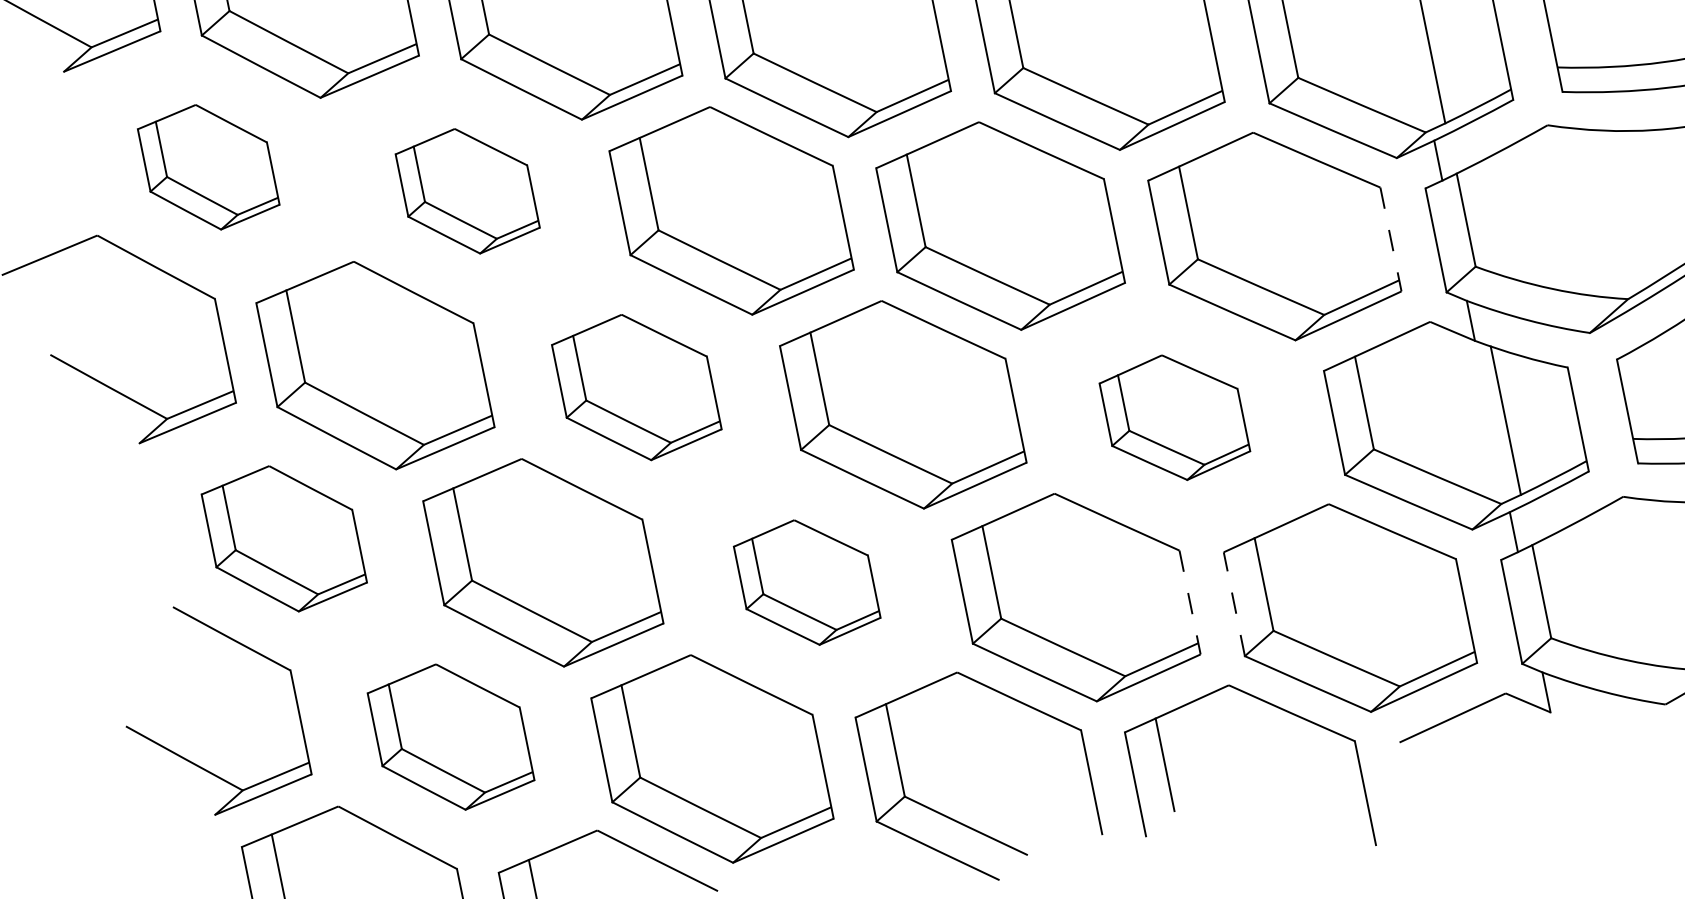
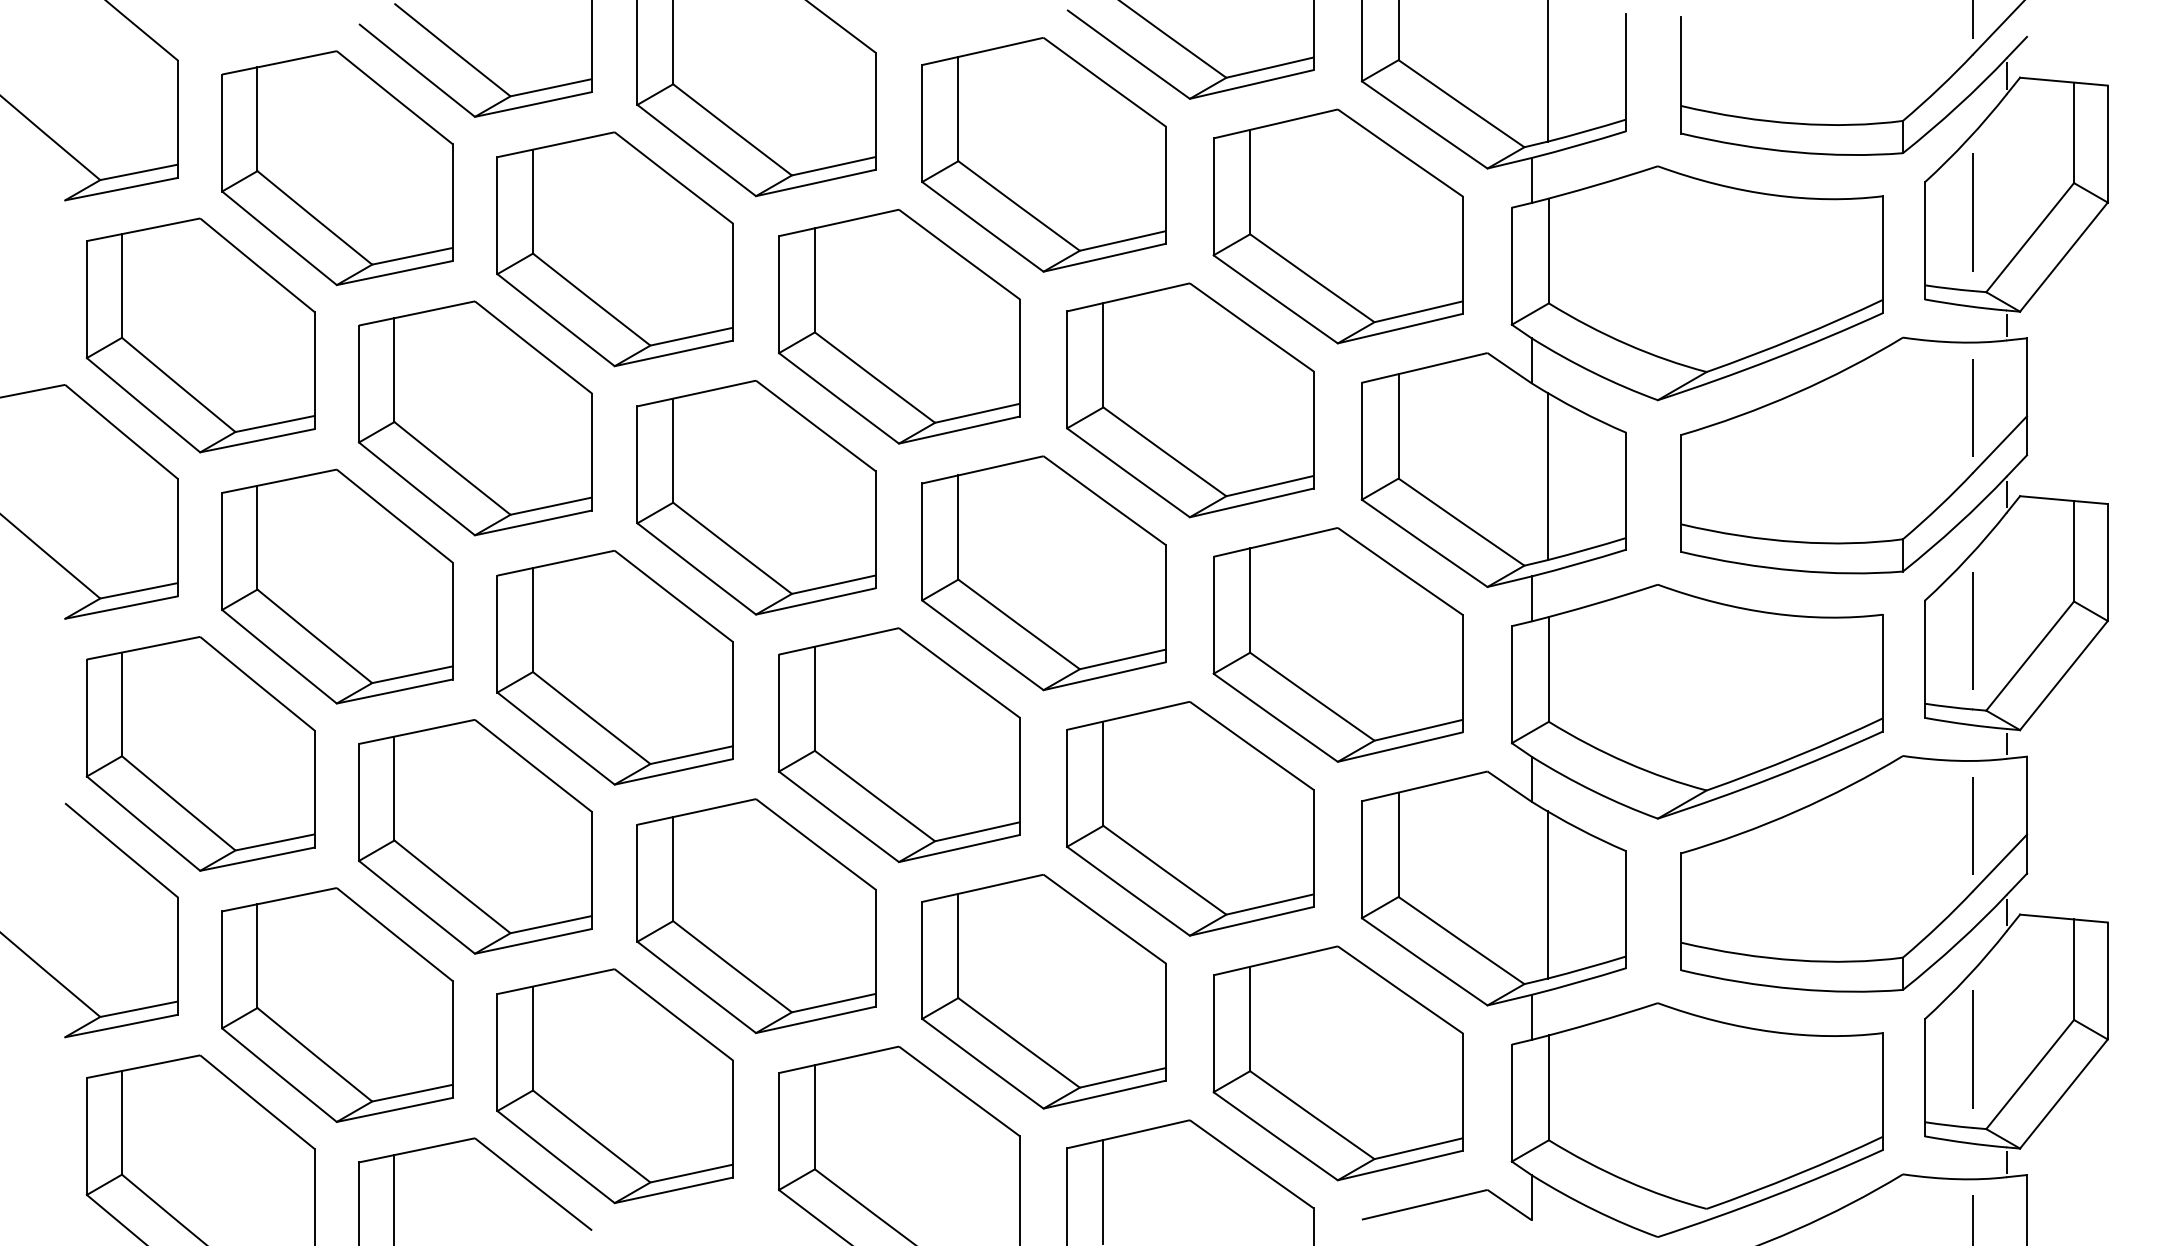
part: (208, 167) -> (200, 335), size x1.67
part: (467, 191) -> (475, 418), size x1.67
line: (1391, 240) -> (1463, 674), dashed -> solid
part: (636, 387) -> (614, 667), size x1.43
part: (1174, 417) -> (1190, 818), size x1.67
part: (284, 538) -> (200, 753), size x1.43
part: (807, 582) -> (756, 916), size x1.67
line: (1190, 602) -> (1166, 1022), dashed -> solid
line: (1234, 604) -> (1213, 1033), dashed -> solid
part: (451, 736) -> (337, 1004), size x1.43

